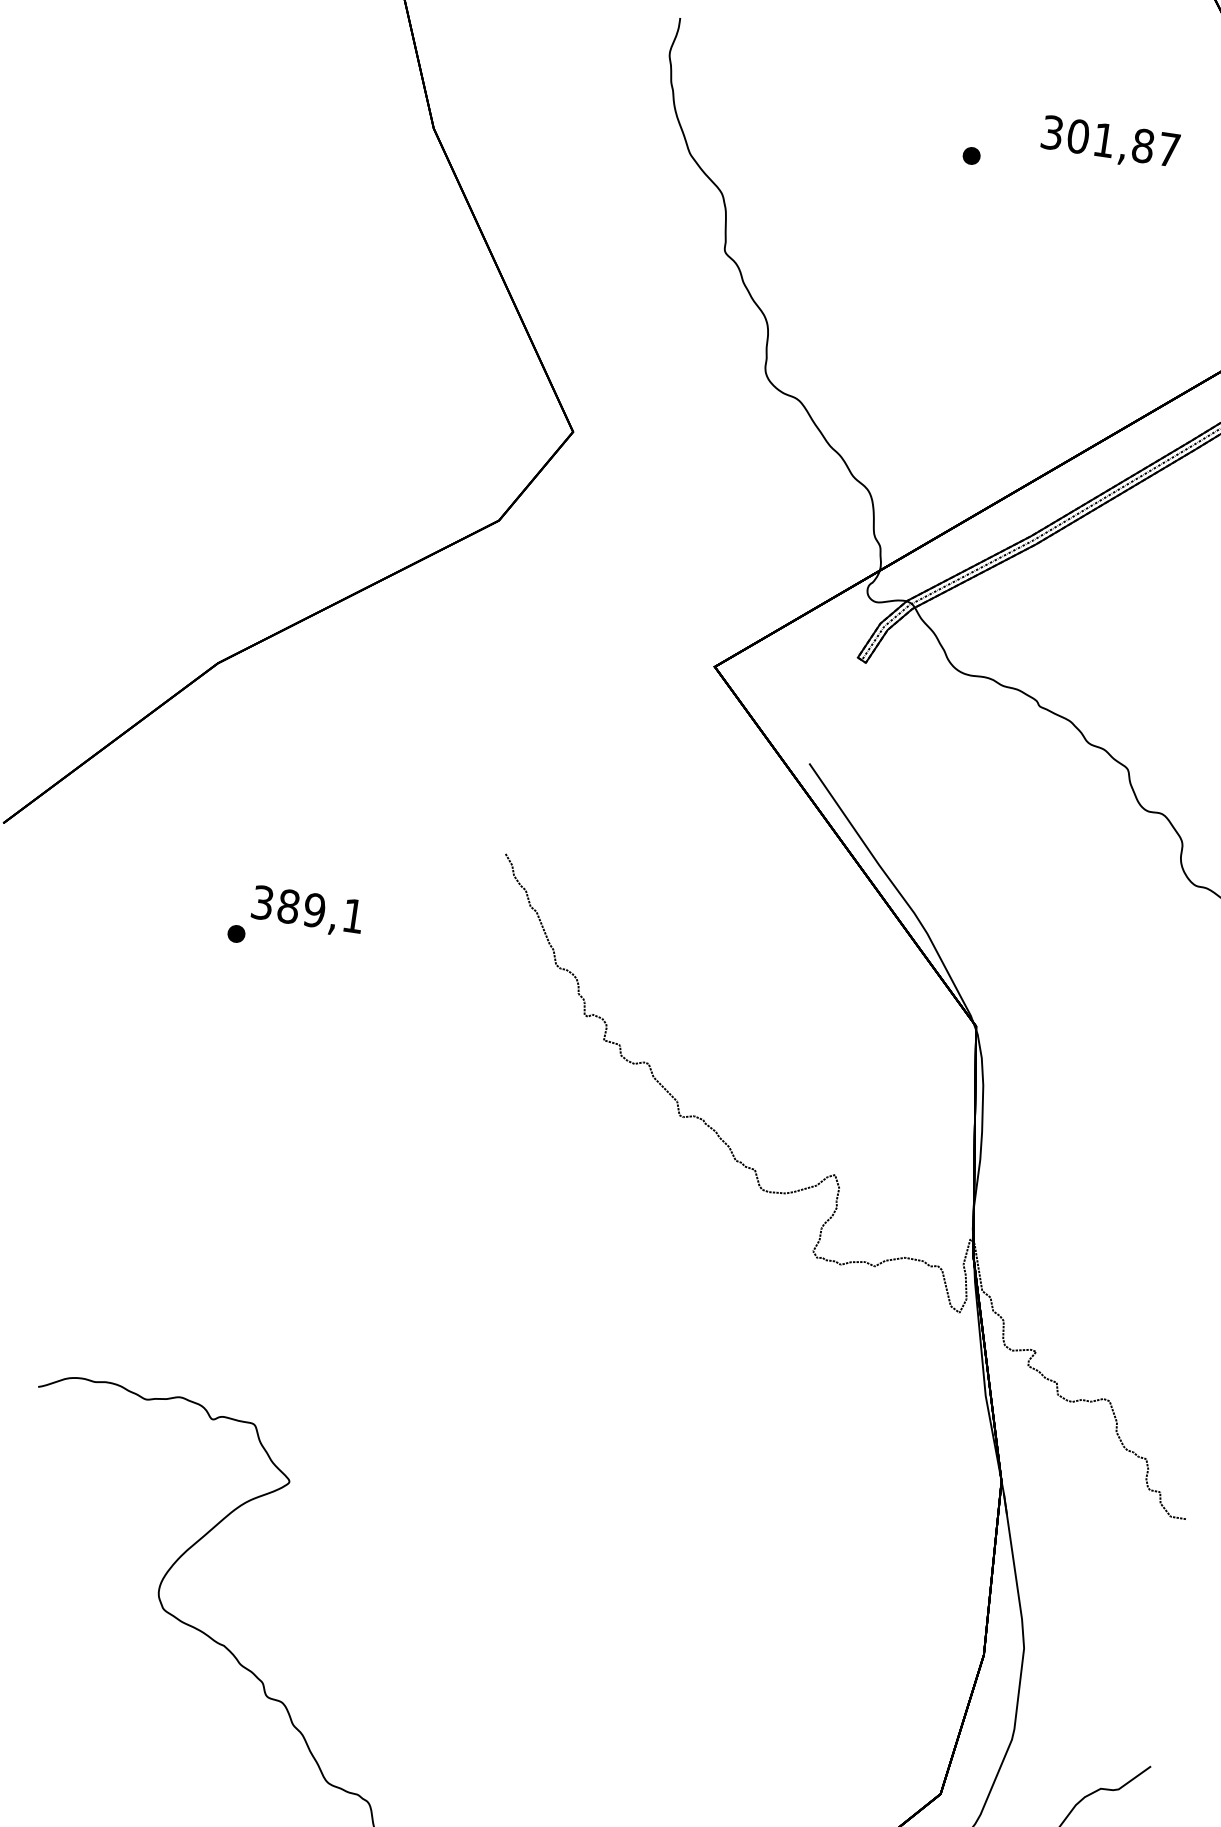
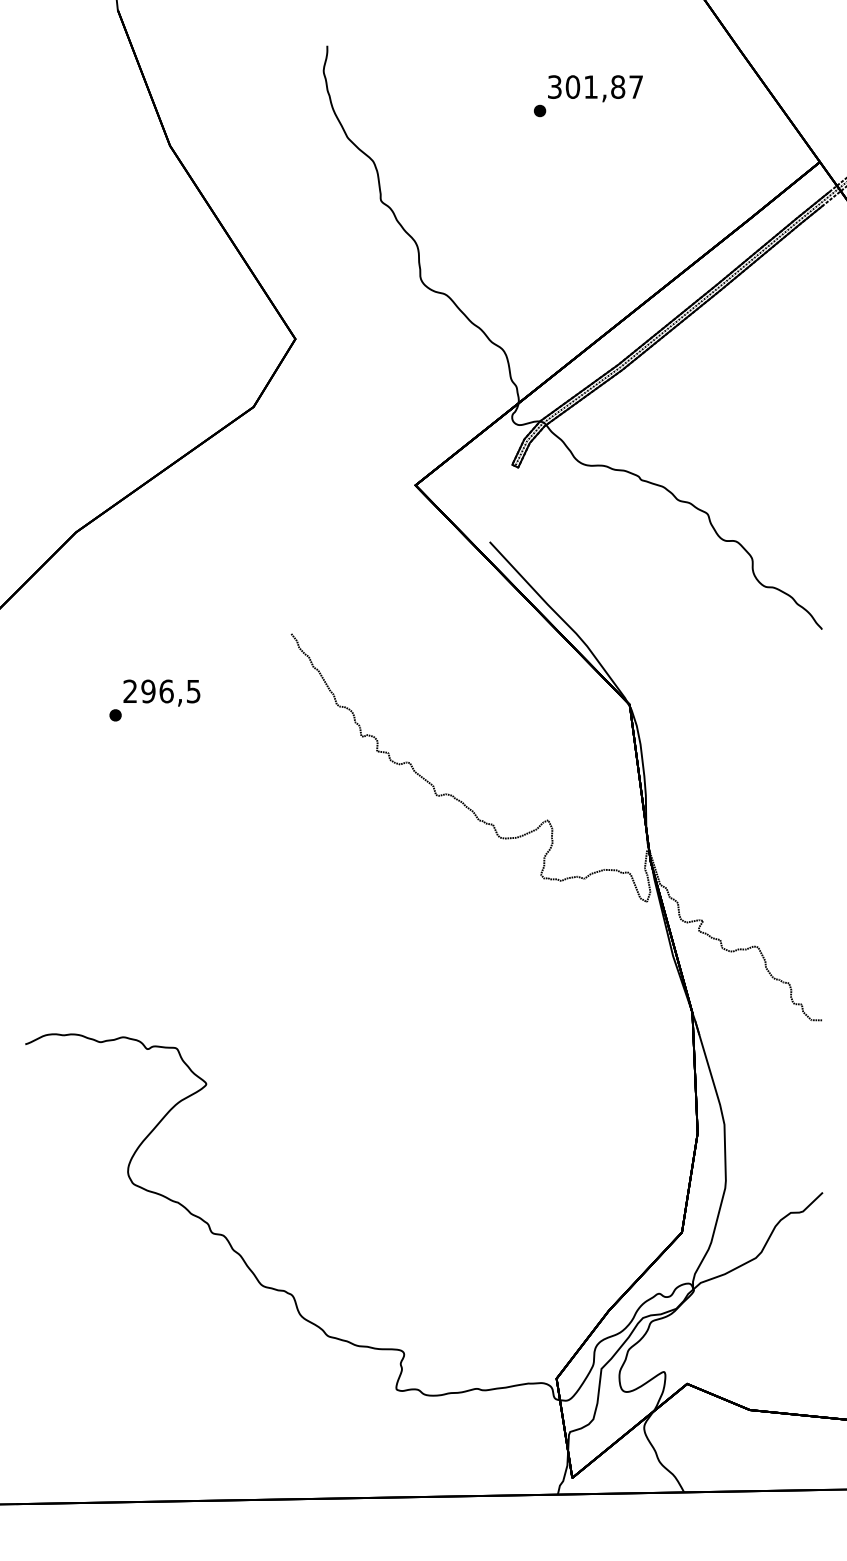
text: (1110, 143) -> (595, 88), moved
text: (307, 909) -> (161, 691), 389,1 -> 296,5

